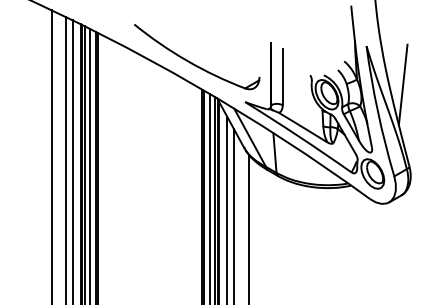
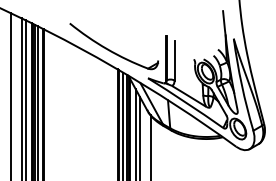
line: (402, 84) -> (259, 65), removed

